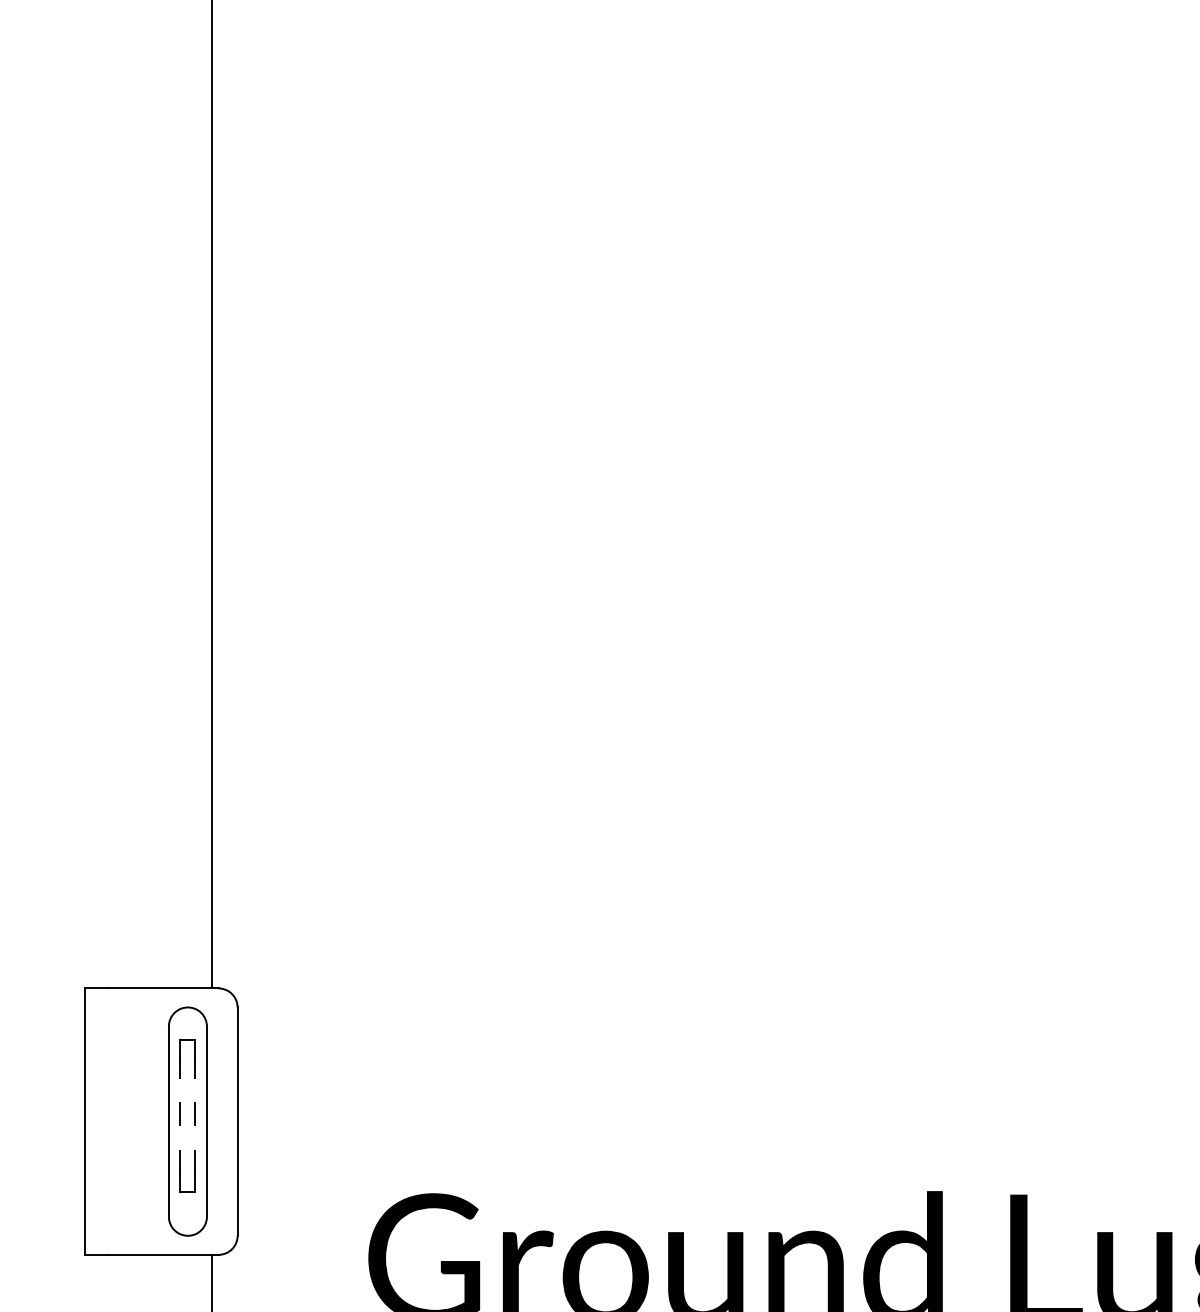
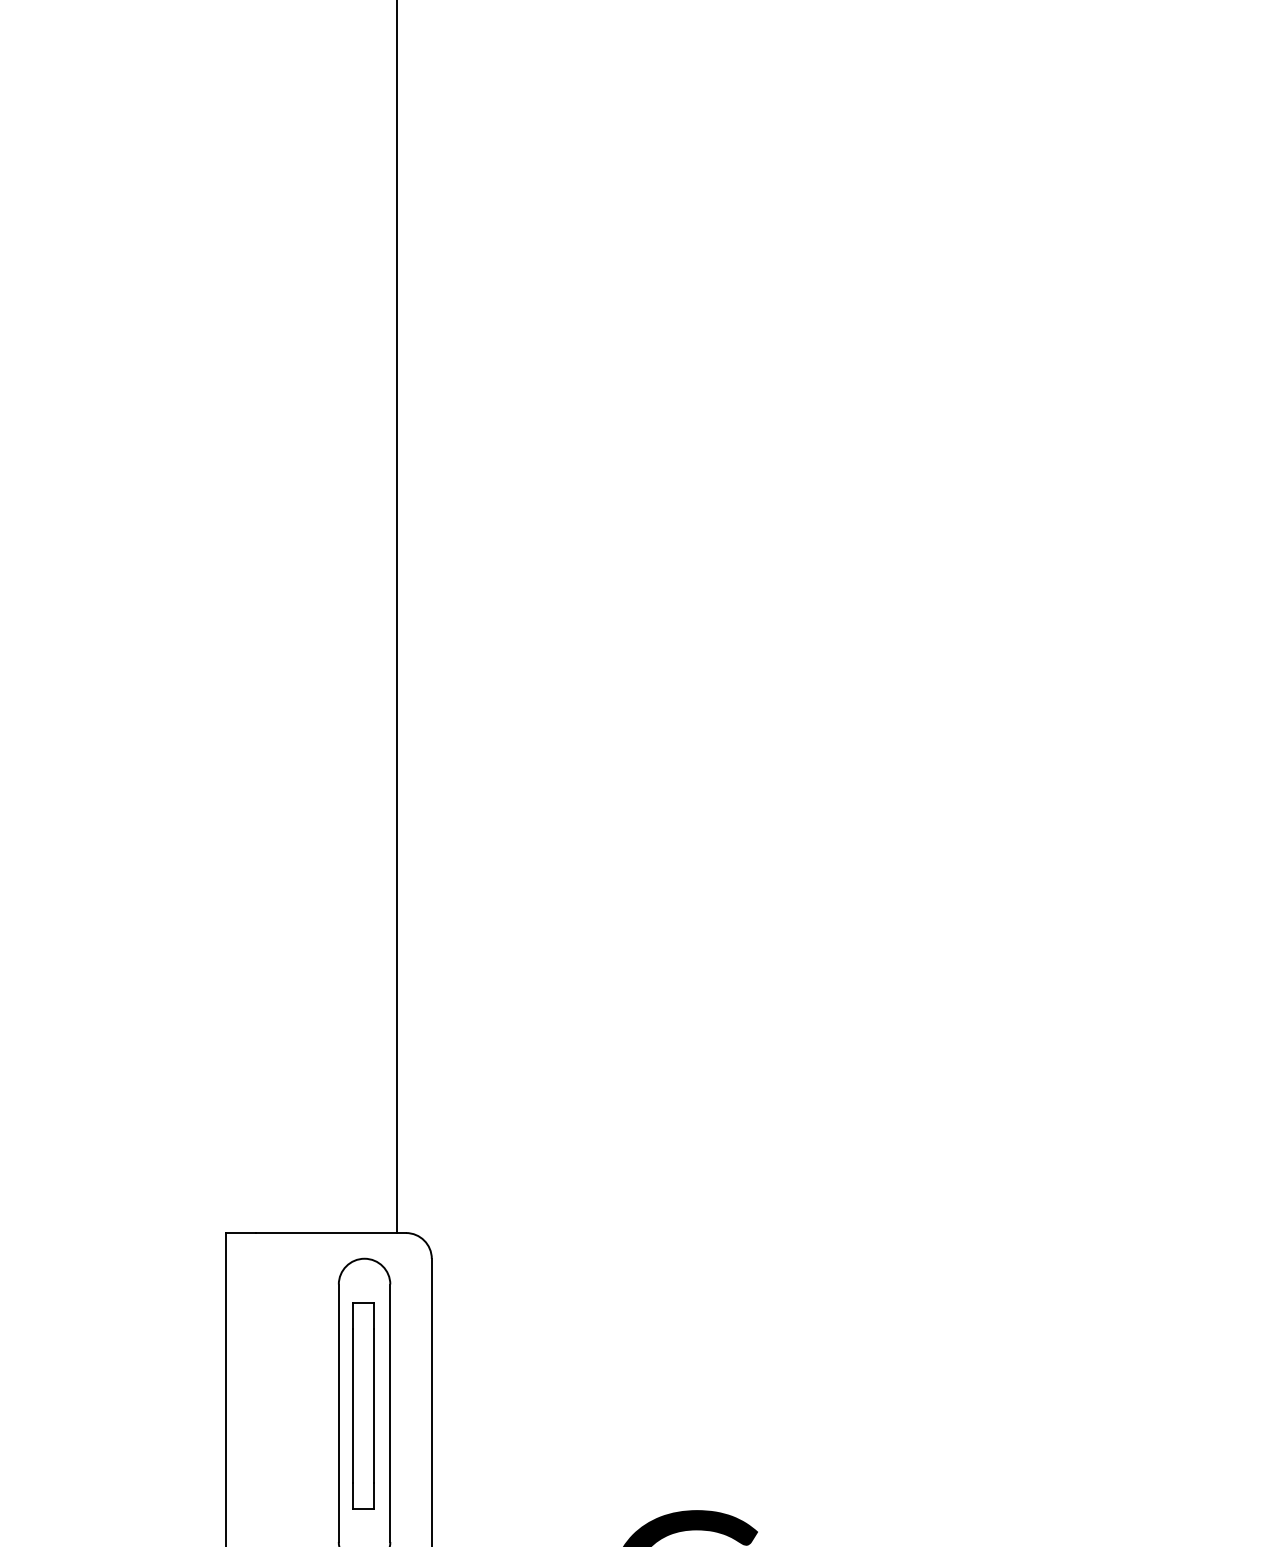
line: (179, 1115) -> (353, 1404), dashed -> solid
line: (194, 1115) -> (373, 1404), dashed -> solid

